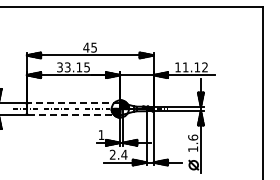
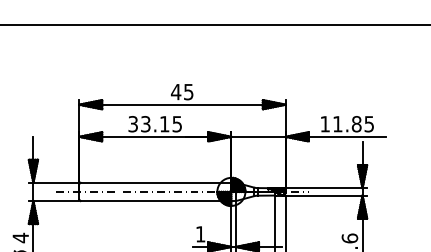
text: (200, 67) -> (361, 124), 11.12 -> 11.85
line: (73, 103) -> (155, 182), dashed -> solid
line: (74, 114) -> (156, 200), dashed -> solid

